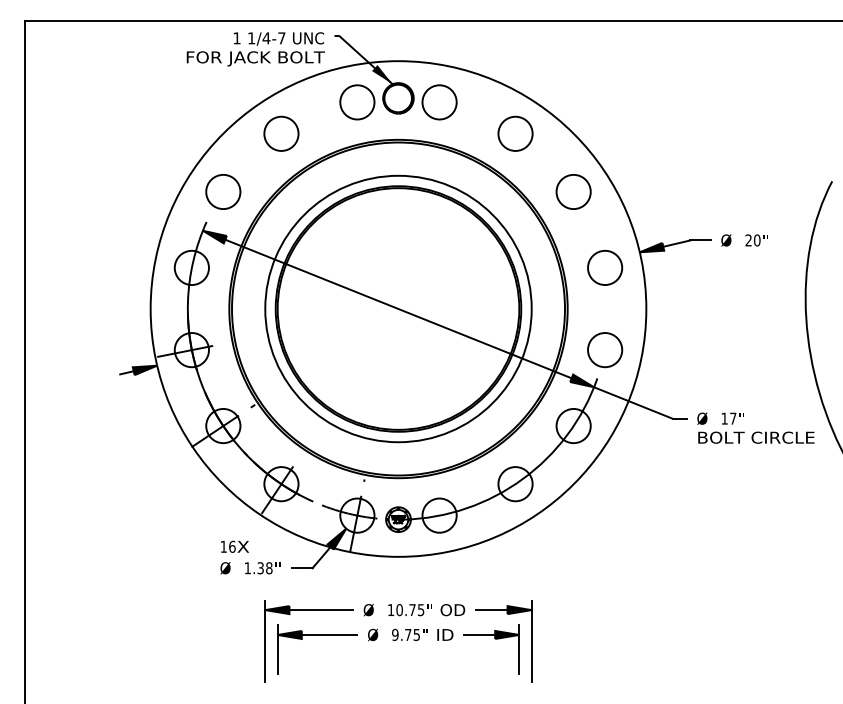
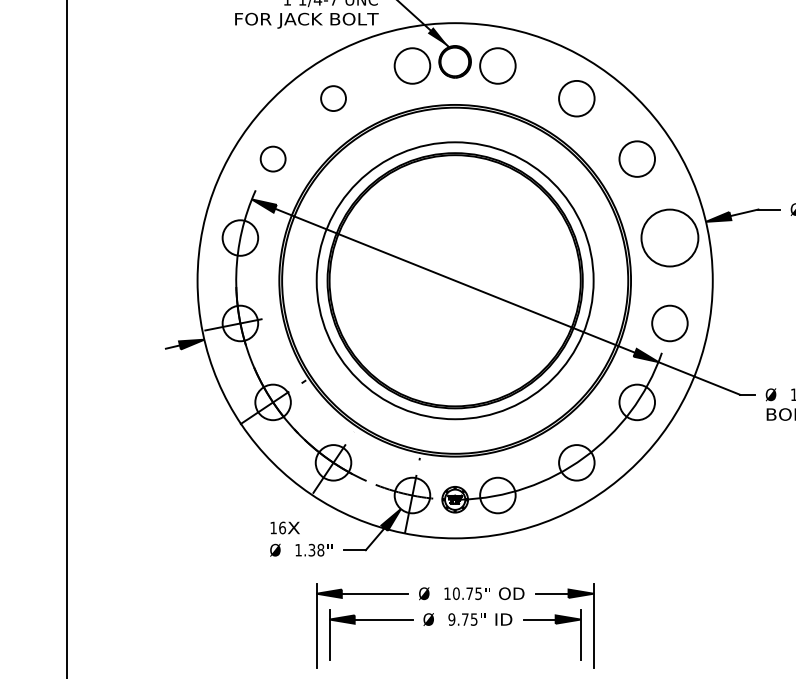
circle: (281, 133) -> (333, 98), size x0.7
circle: (223, 191) -> (273, 158), size x0.7
circle: (605, 267) -> (670, 237), size x1.6

